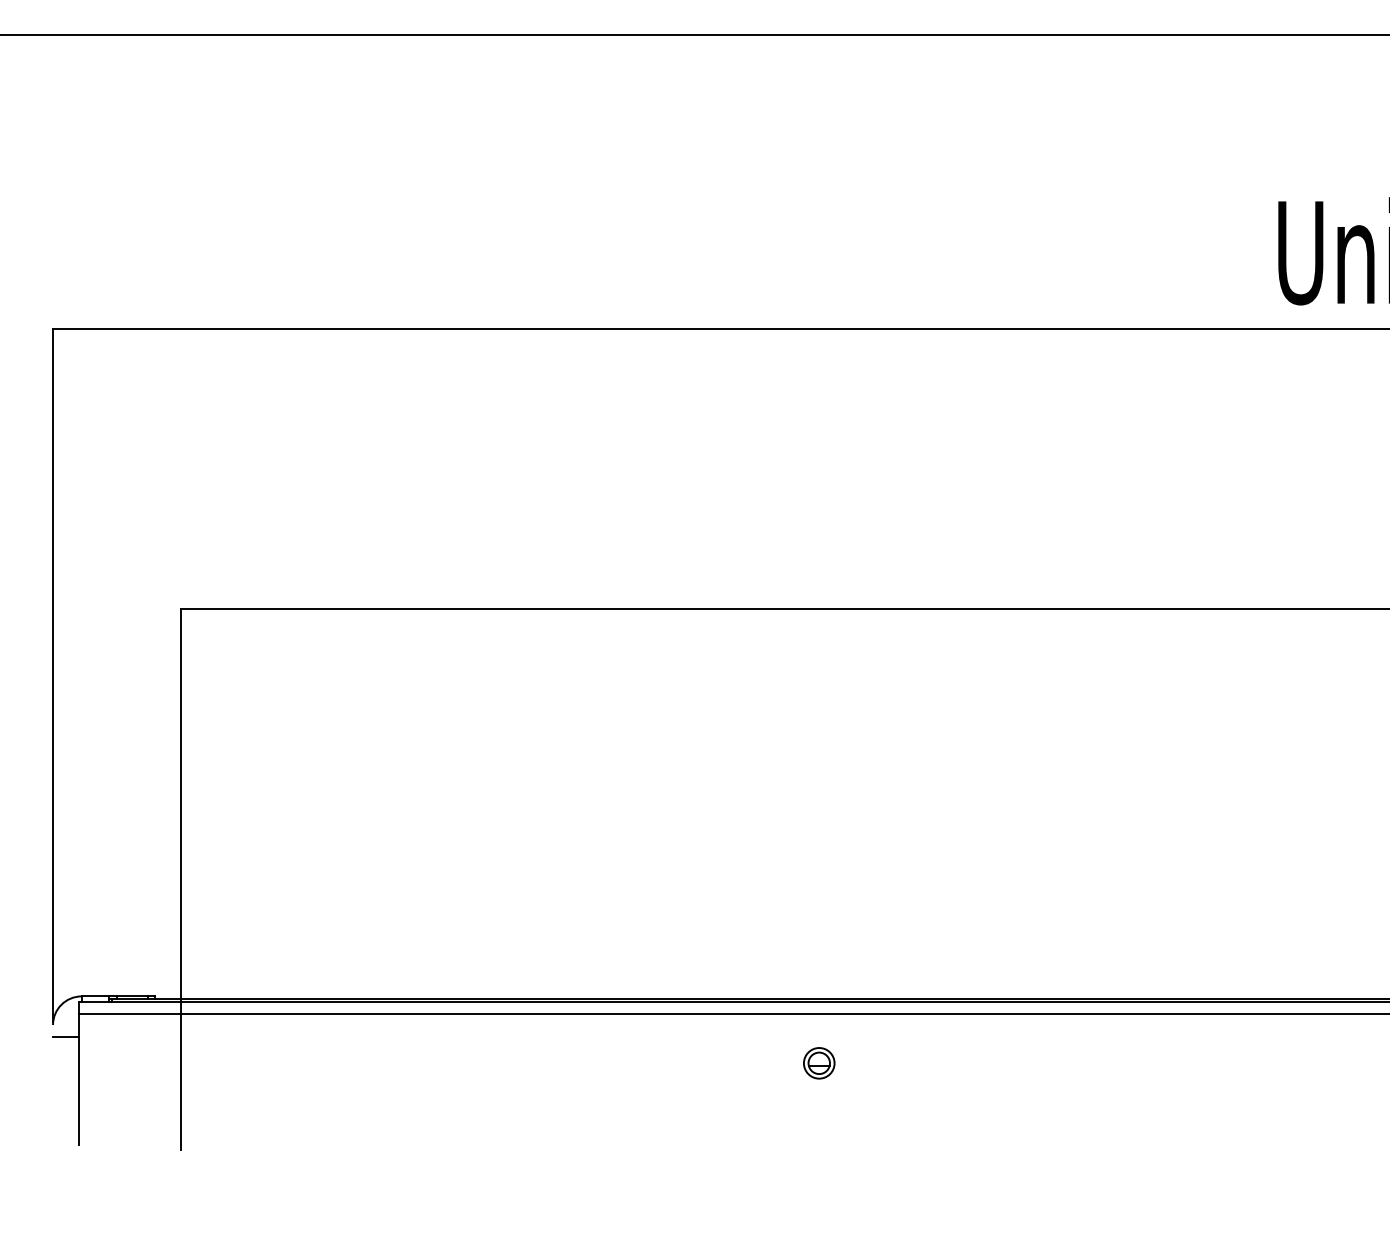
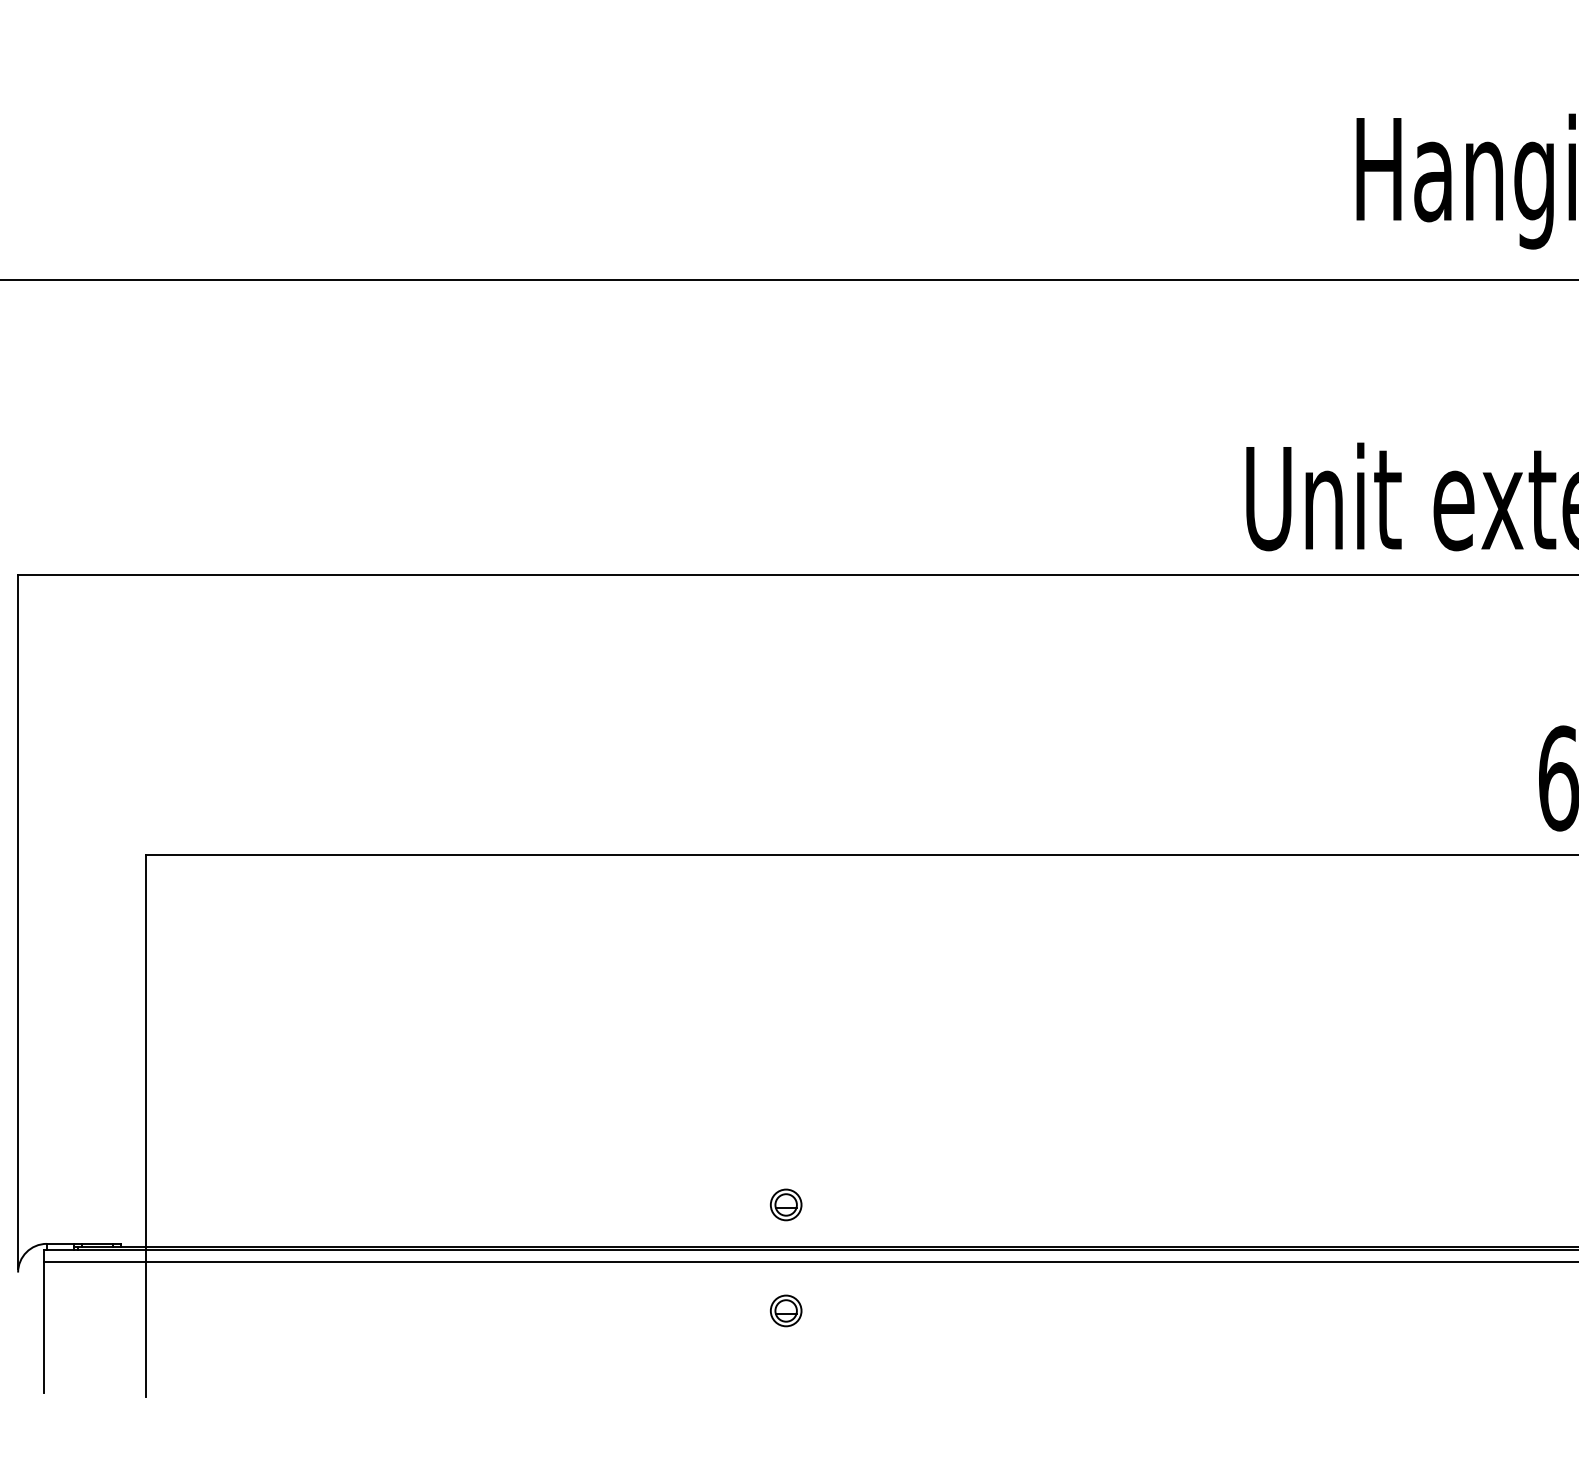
part: (819, 957) -> (786, 1204), added
line: (65, 1036) -> (30, 1284), removed

